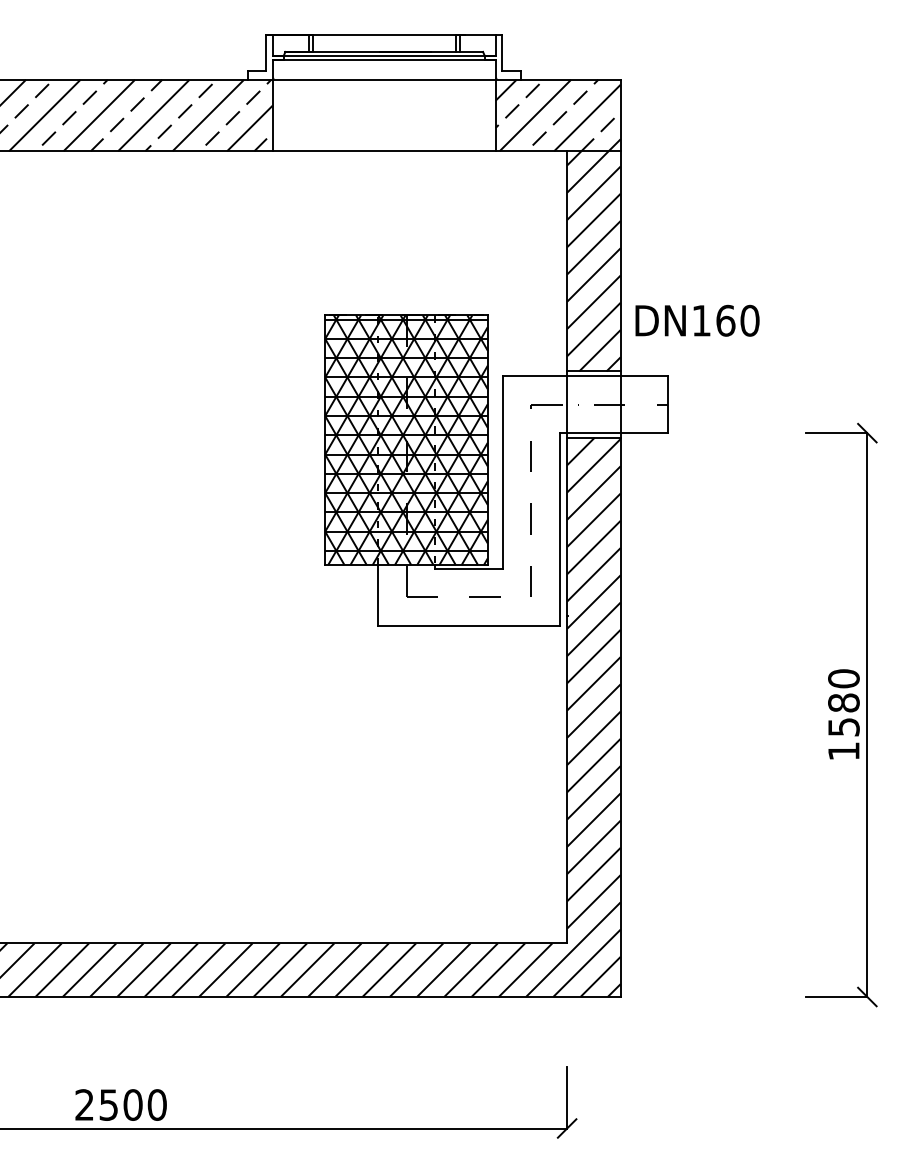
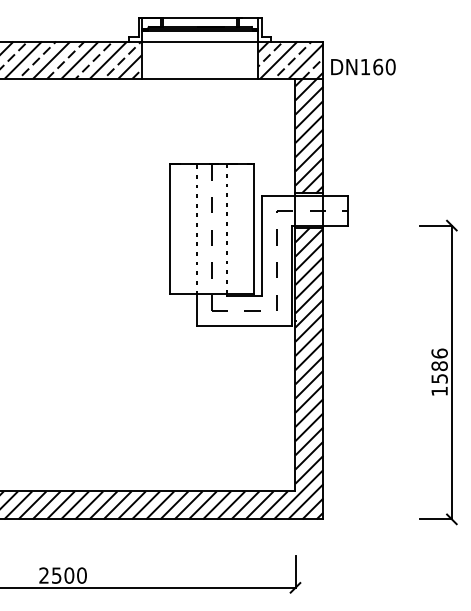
text: (697, 319) -> (363, 66), moved
hatch: (405, 440) -> (211, 229), removed
text: (843, 678) -> (439, 353), 1580 -> 1586

